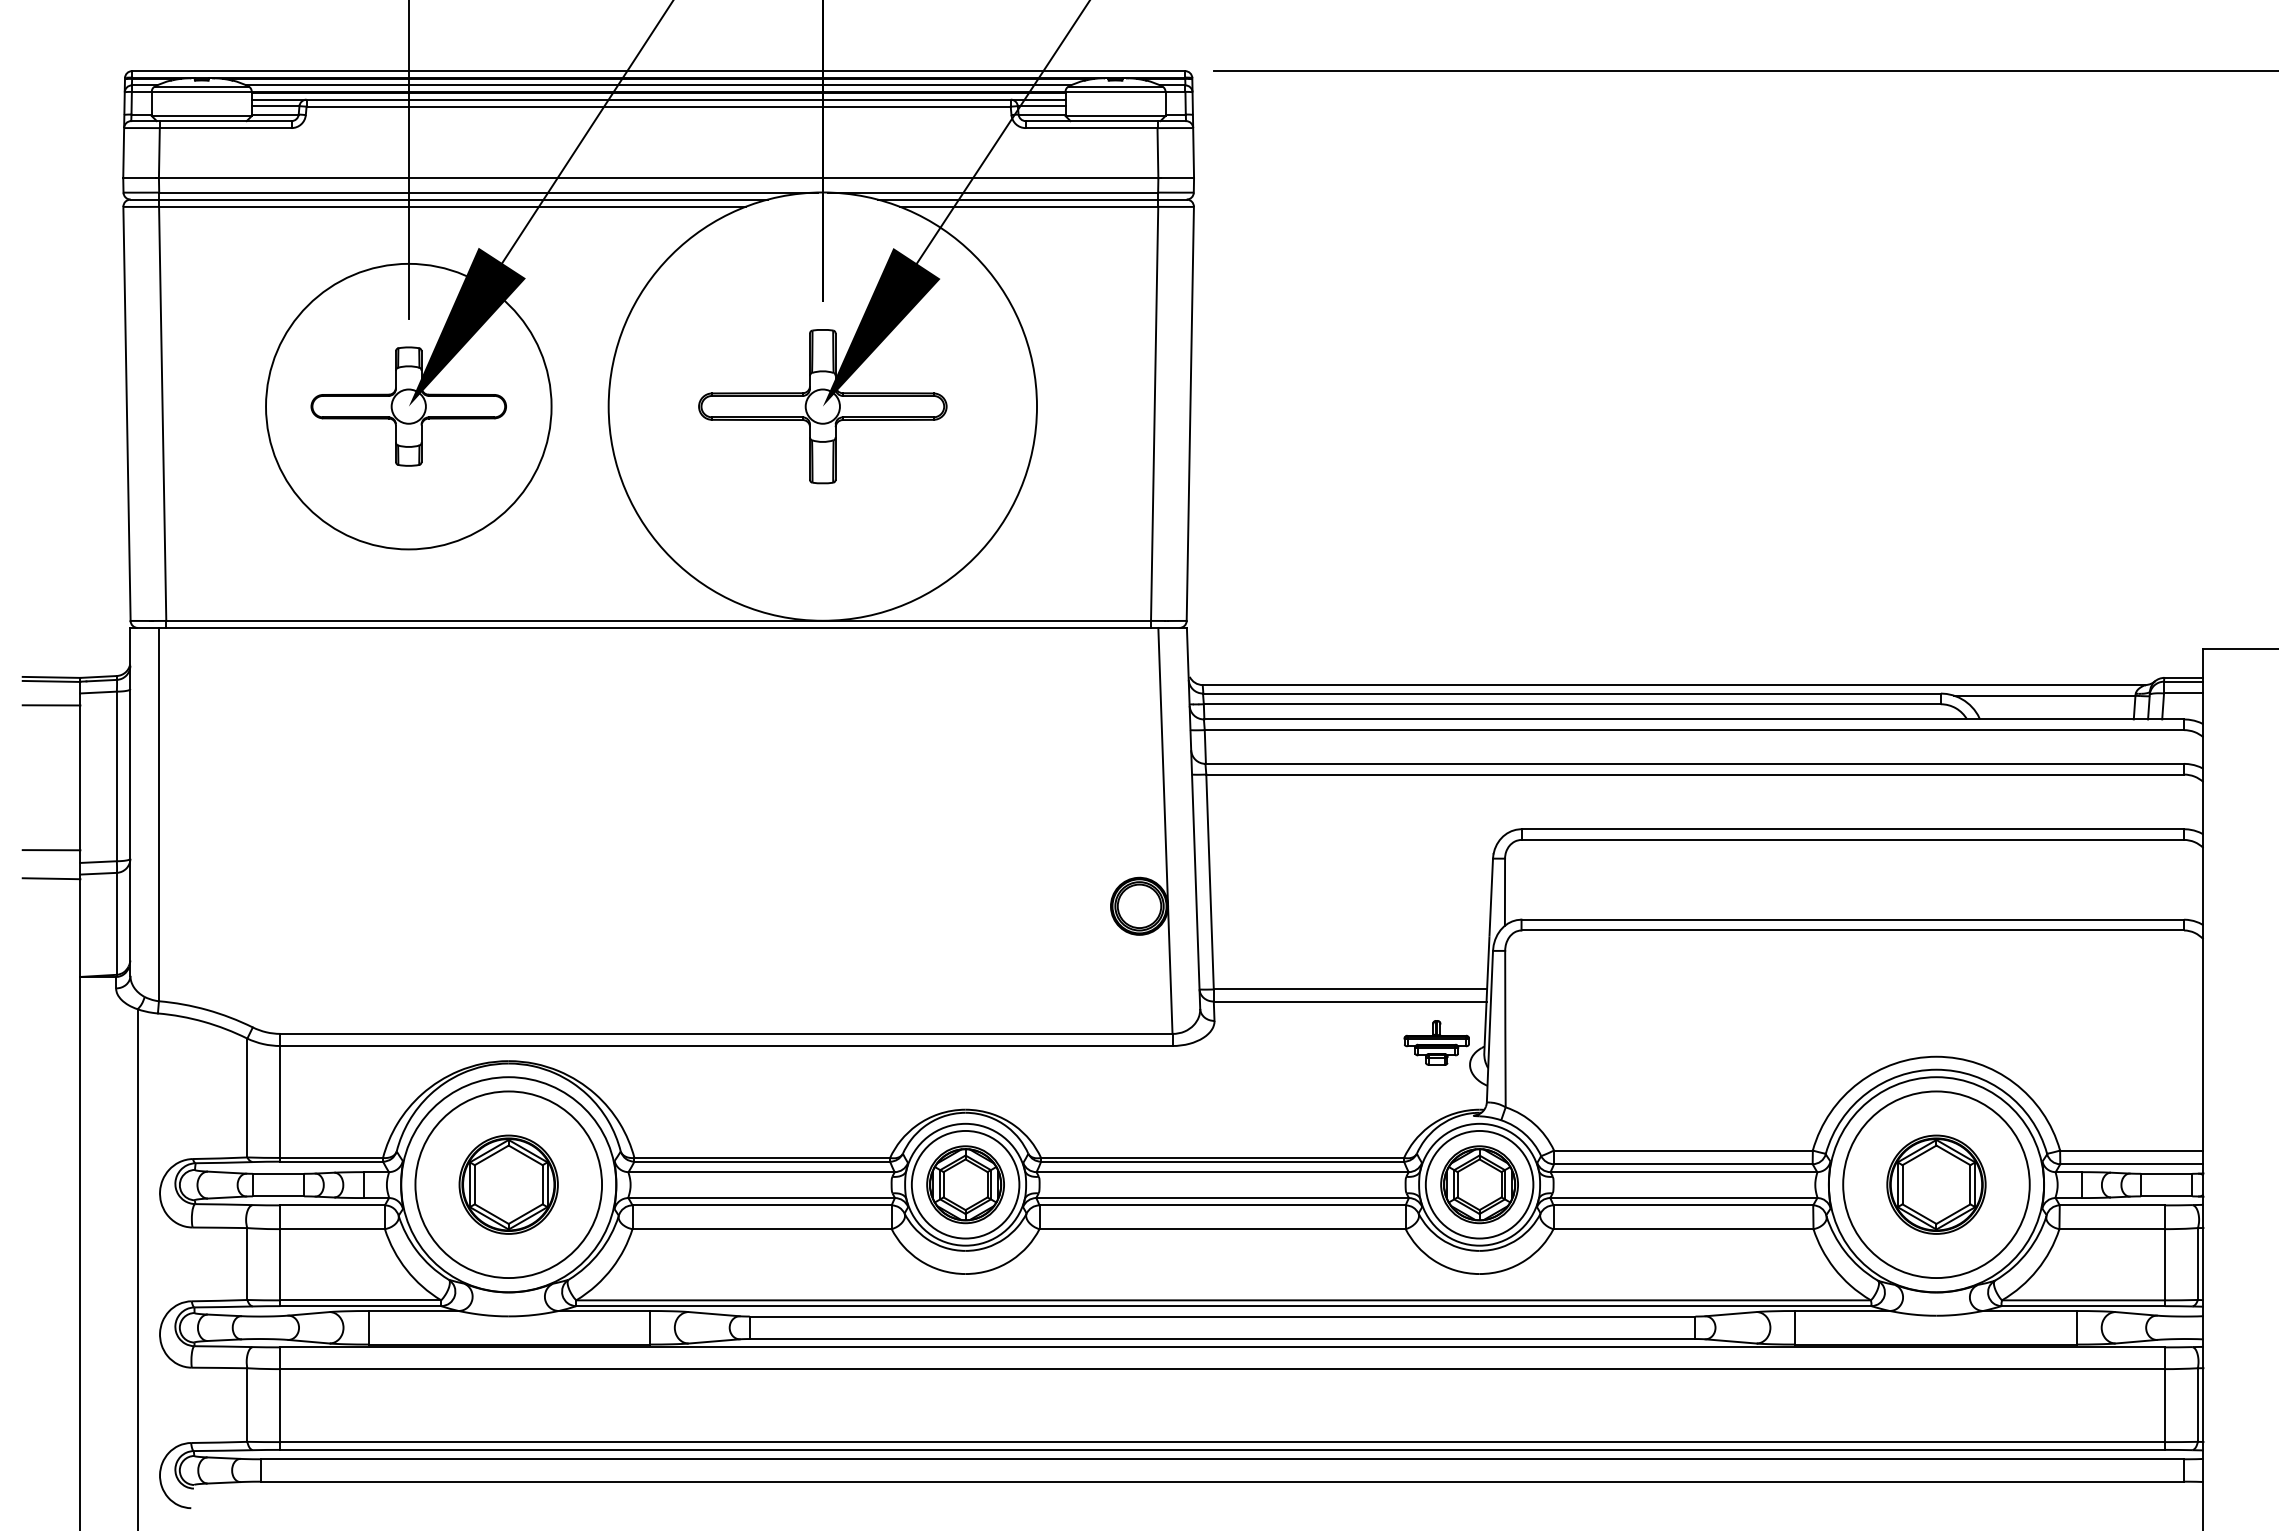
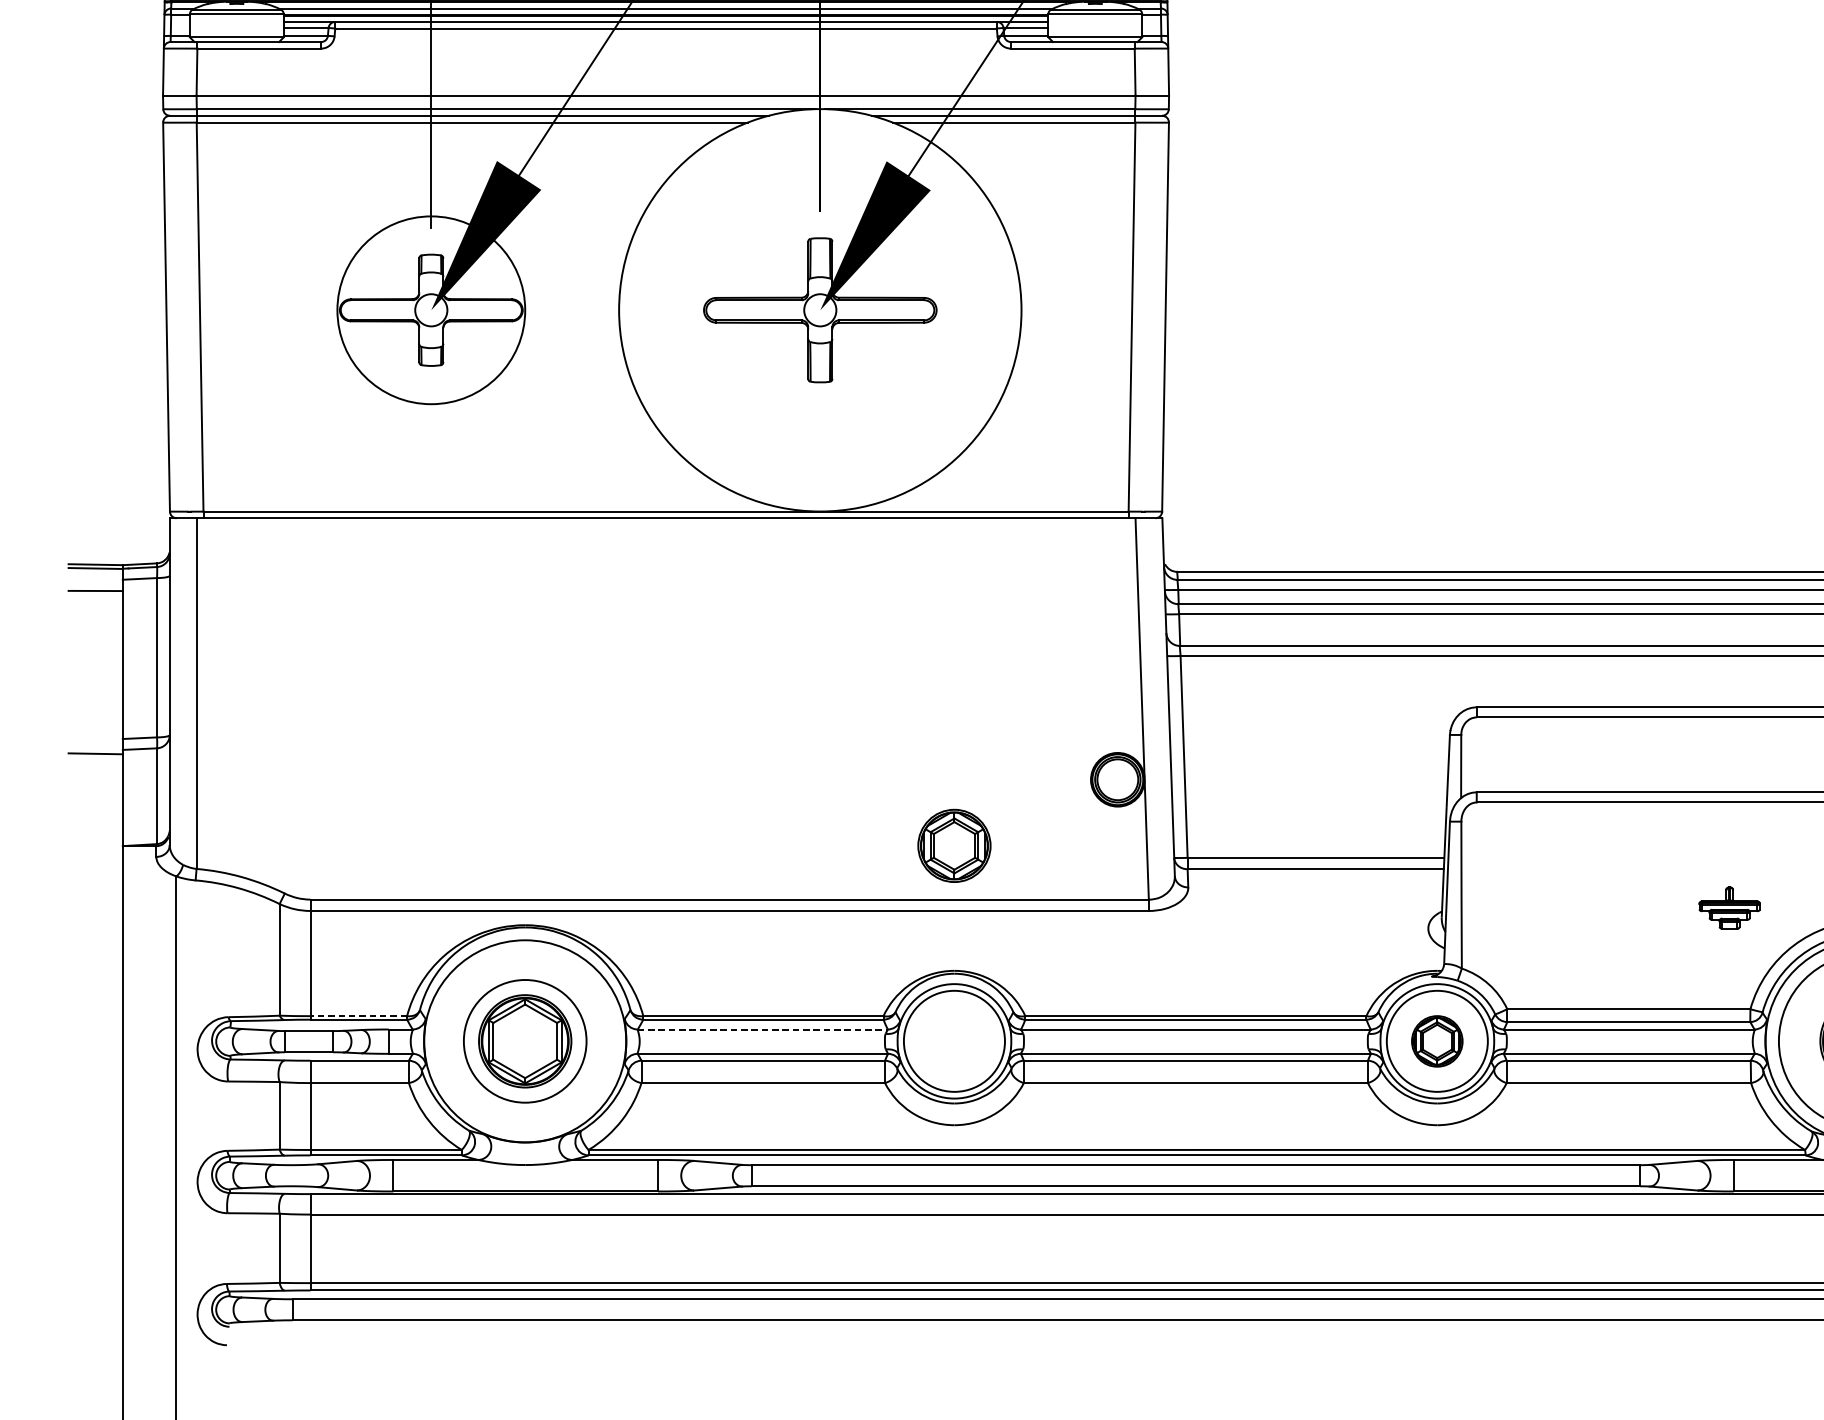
circle: (408, 406) -> (431, 310), size x0.7
line: (51, 850) -> (95, 727), removed
part: (1436, 1042) -> (1729, 907), moved
line: (331, 1157) -> (358, 1015), solid -> dashed
line: (762, 1172) -> (763, 1029), solid -> dashed
circle: (508, 1184) -> (524, 1041), size x0.7
part: (965, 1184) -> (954, 845), moved
part: (1479, 1184) -> (1437, 1041), size x0.7

